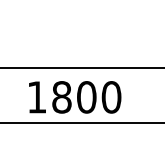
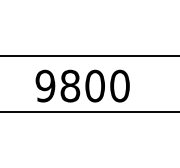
text: (37, 96) -> (45, 85), 1800 -> 9800

